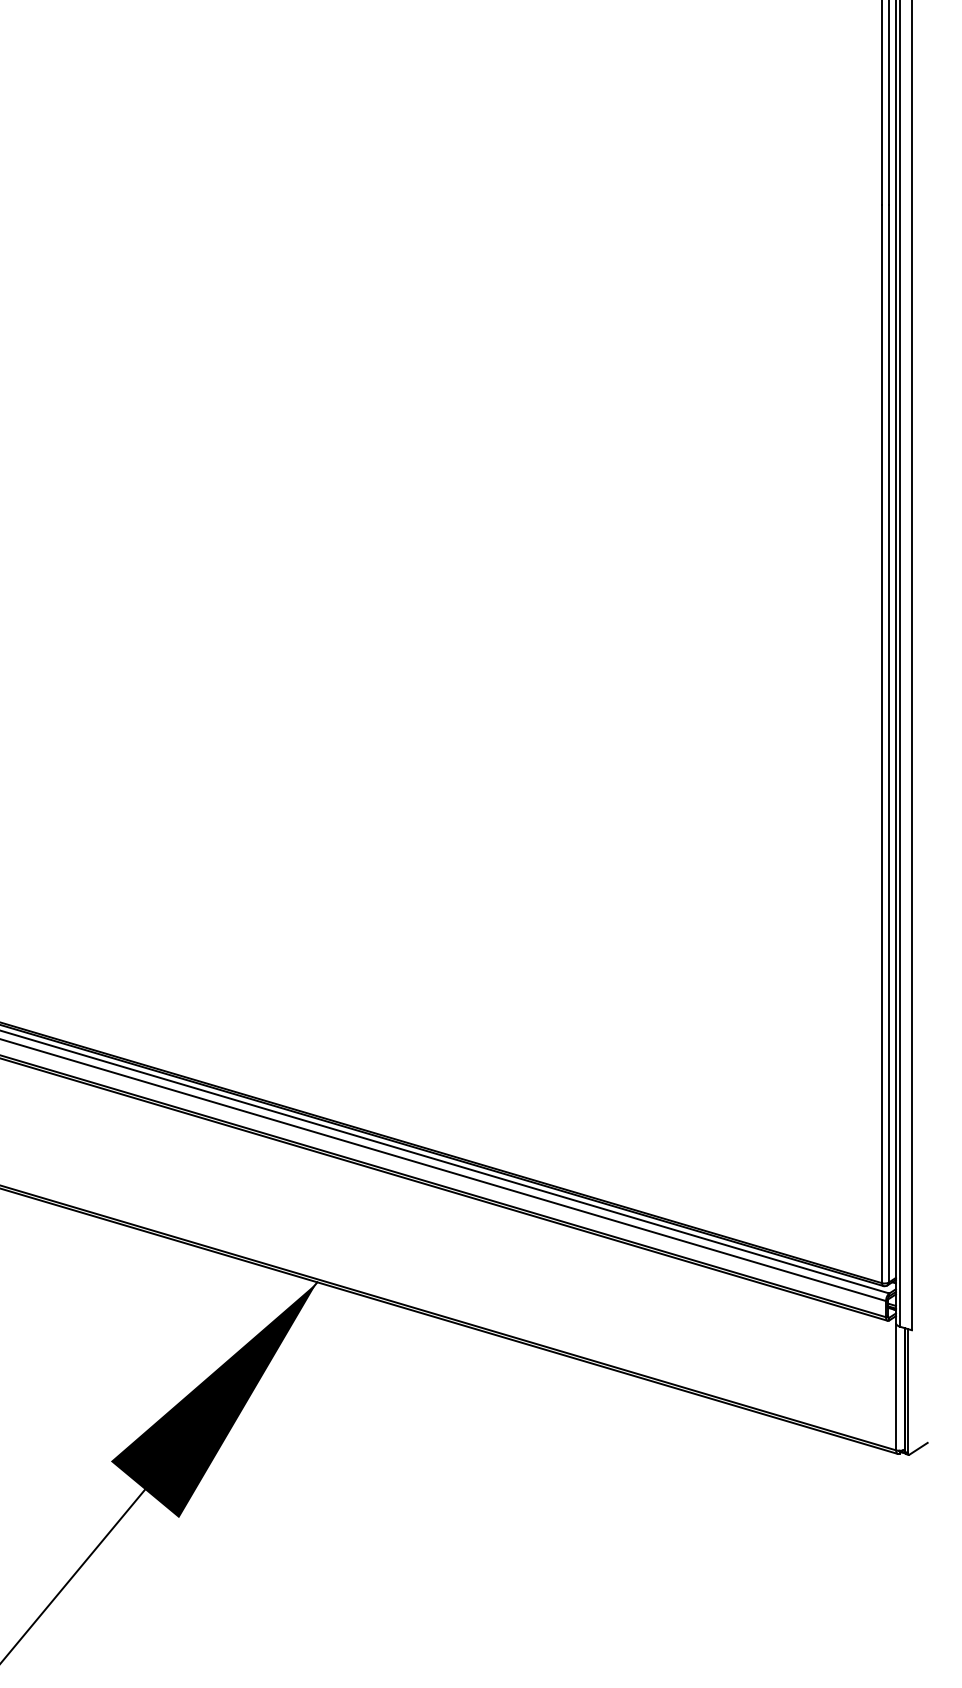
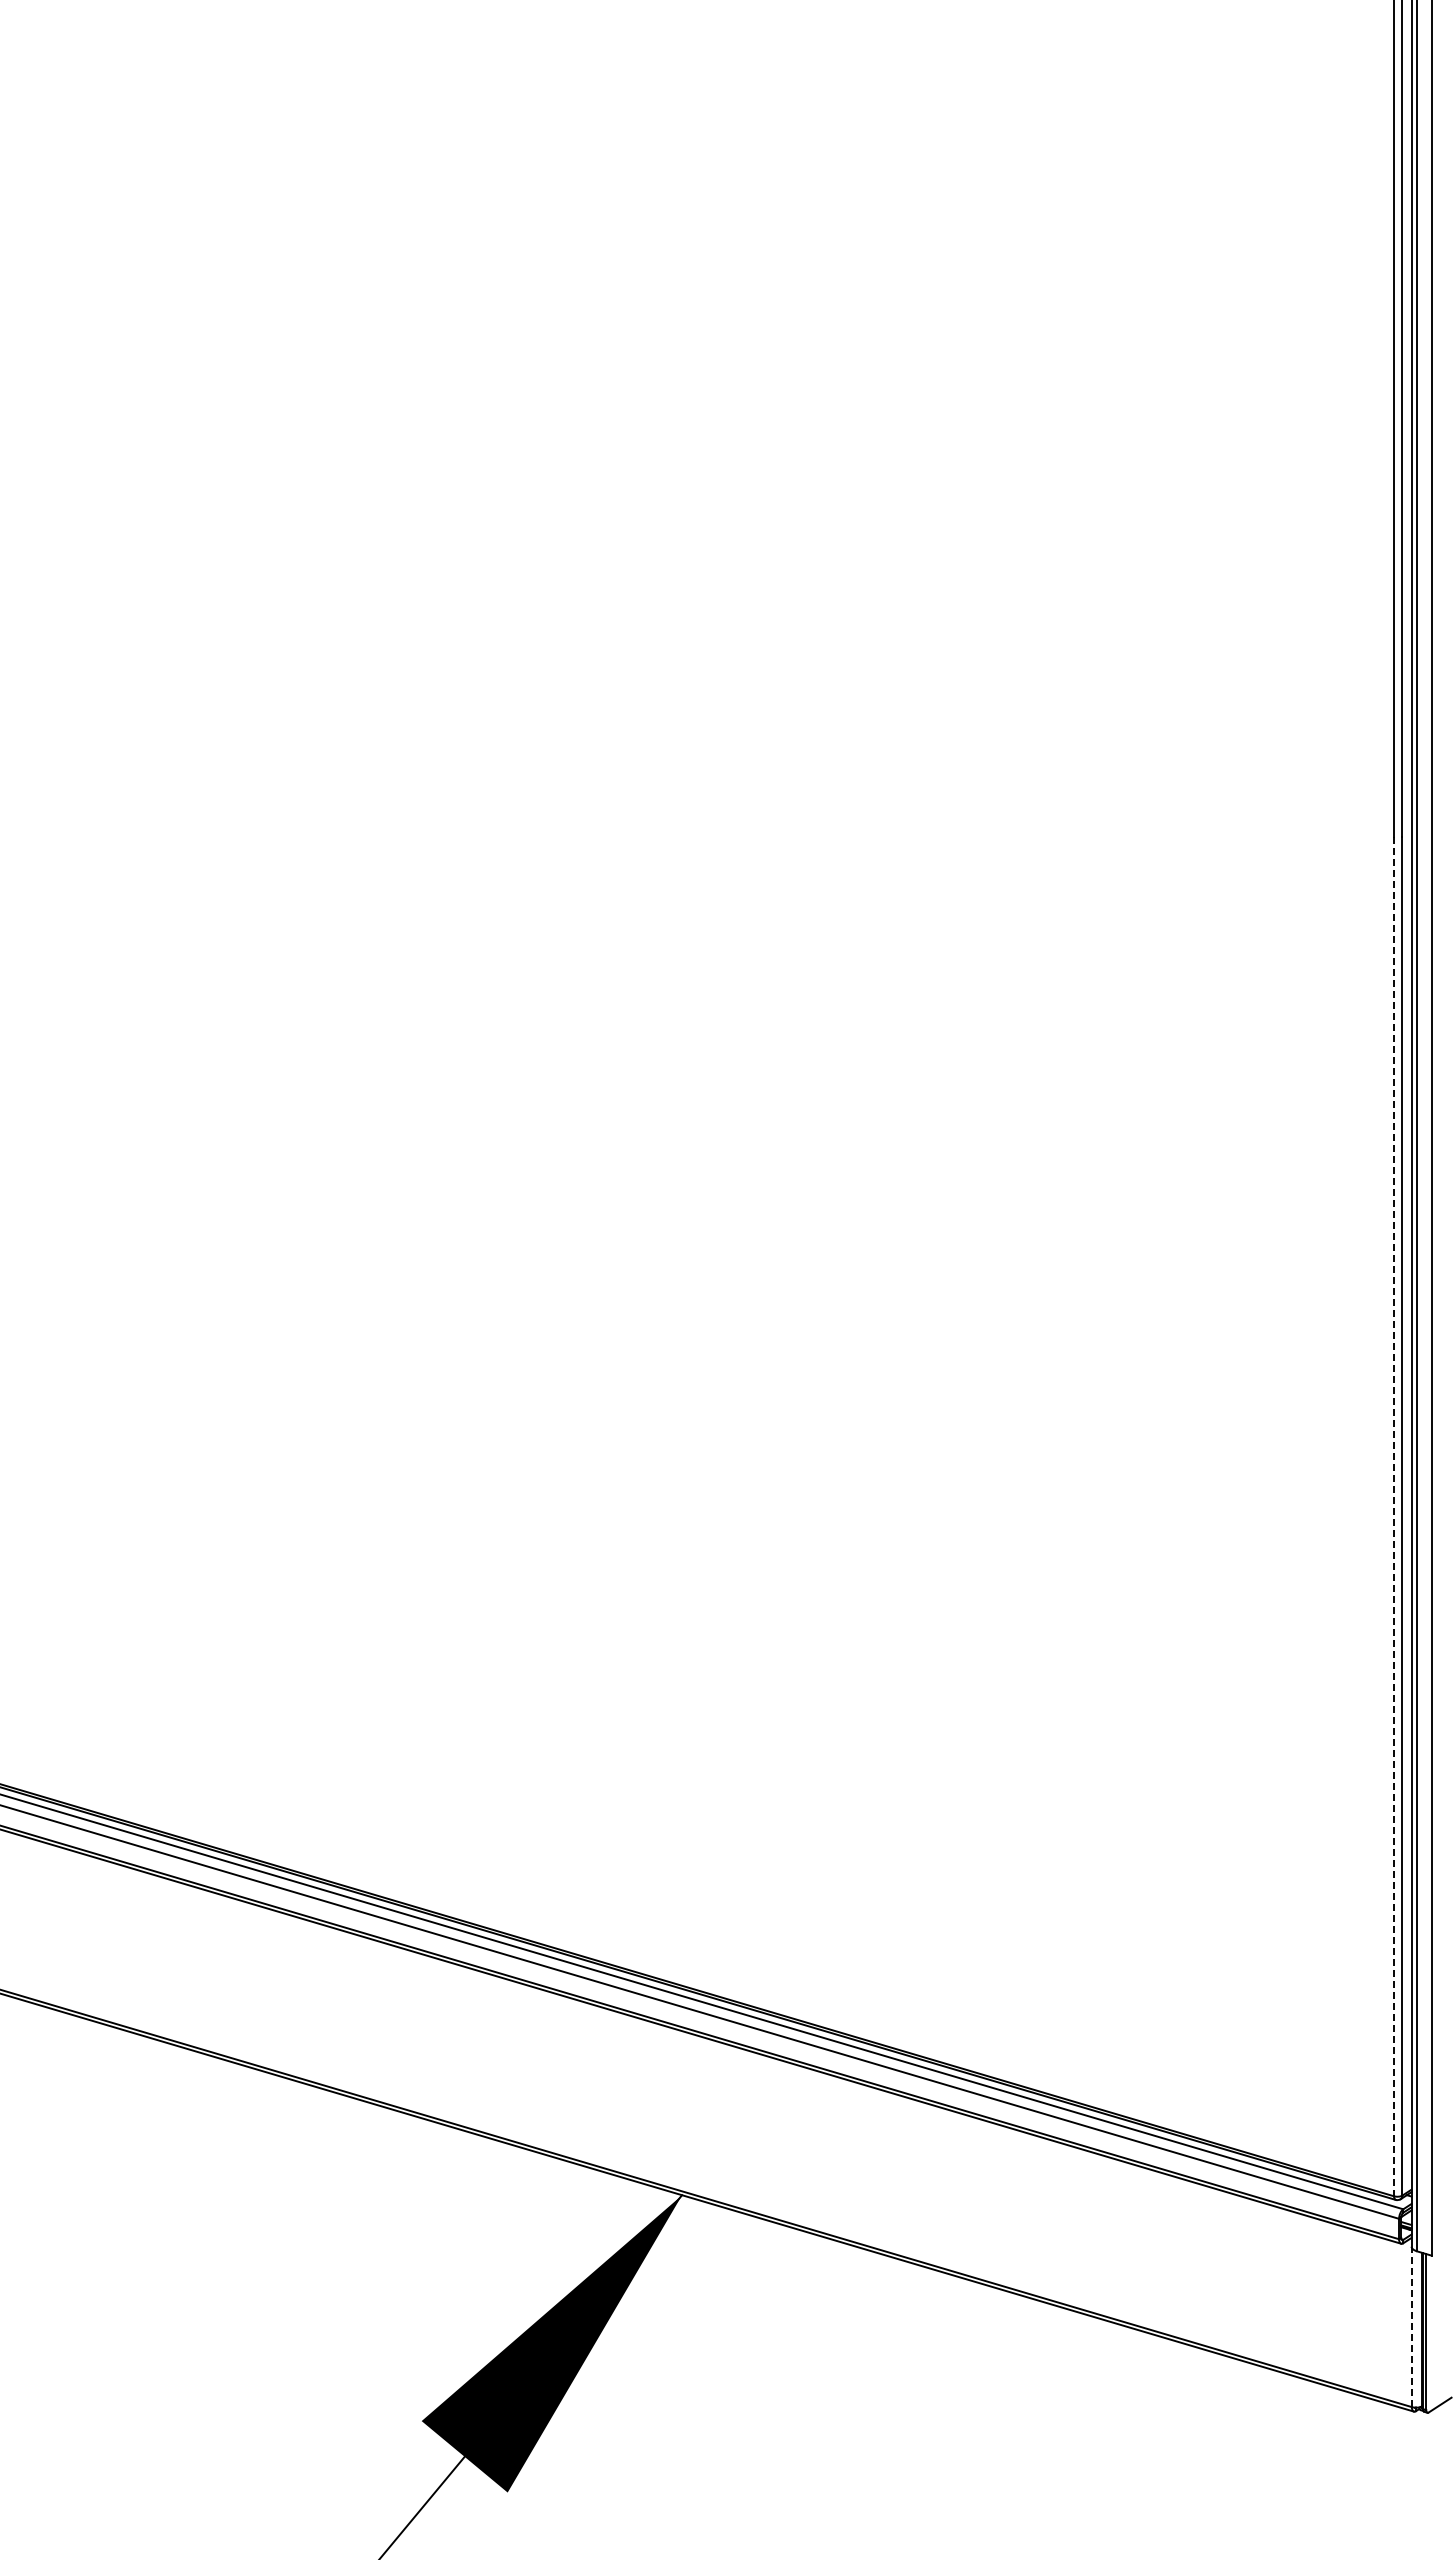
line: (882, 744) -> (1394, 1517), solid -> dashed
line: (895, 1387) -> (1411, 2327), solid -> dashed

